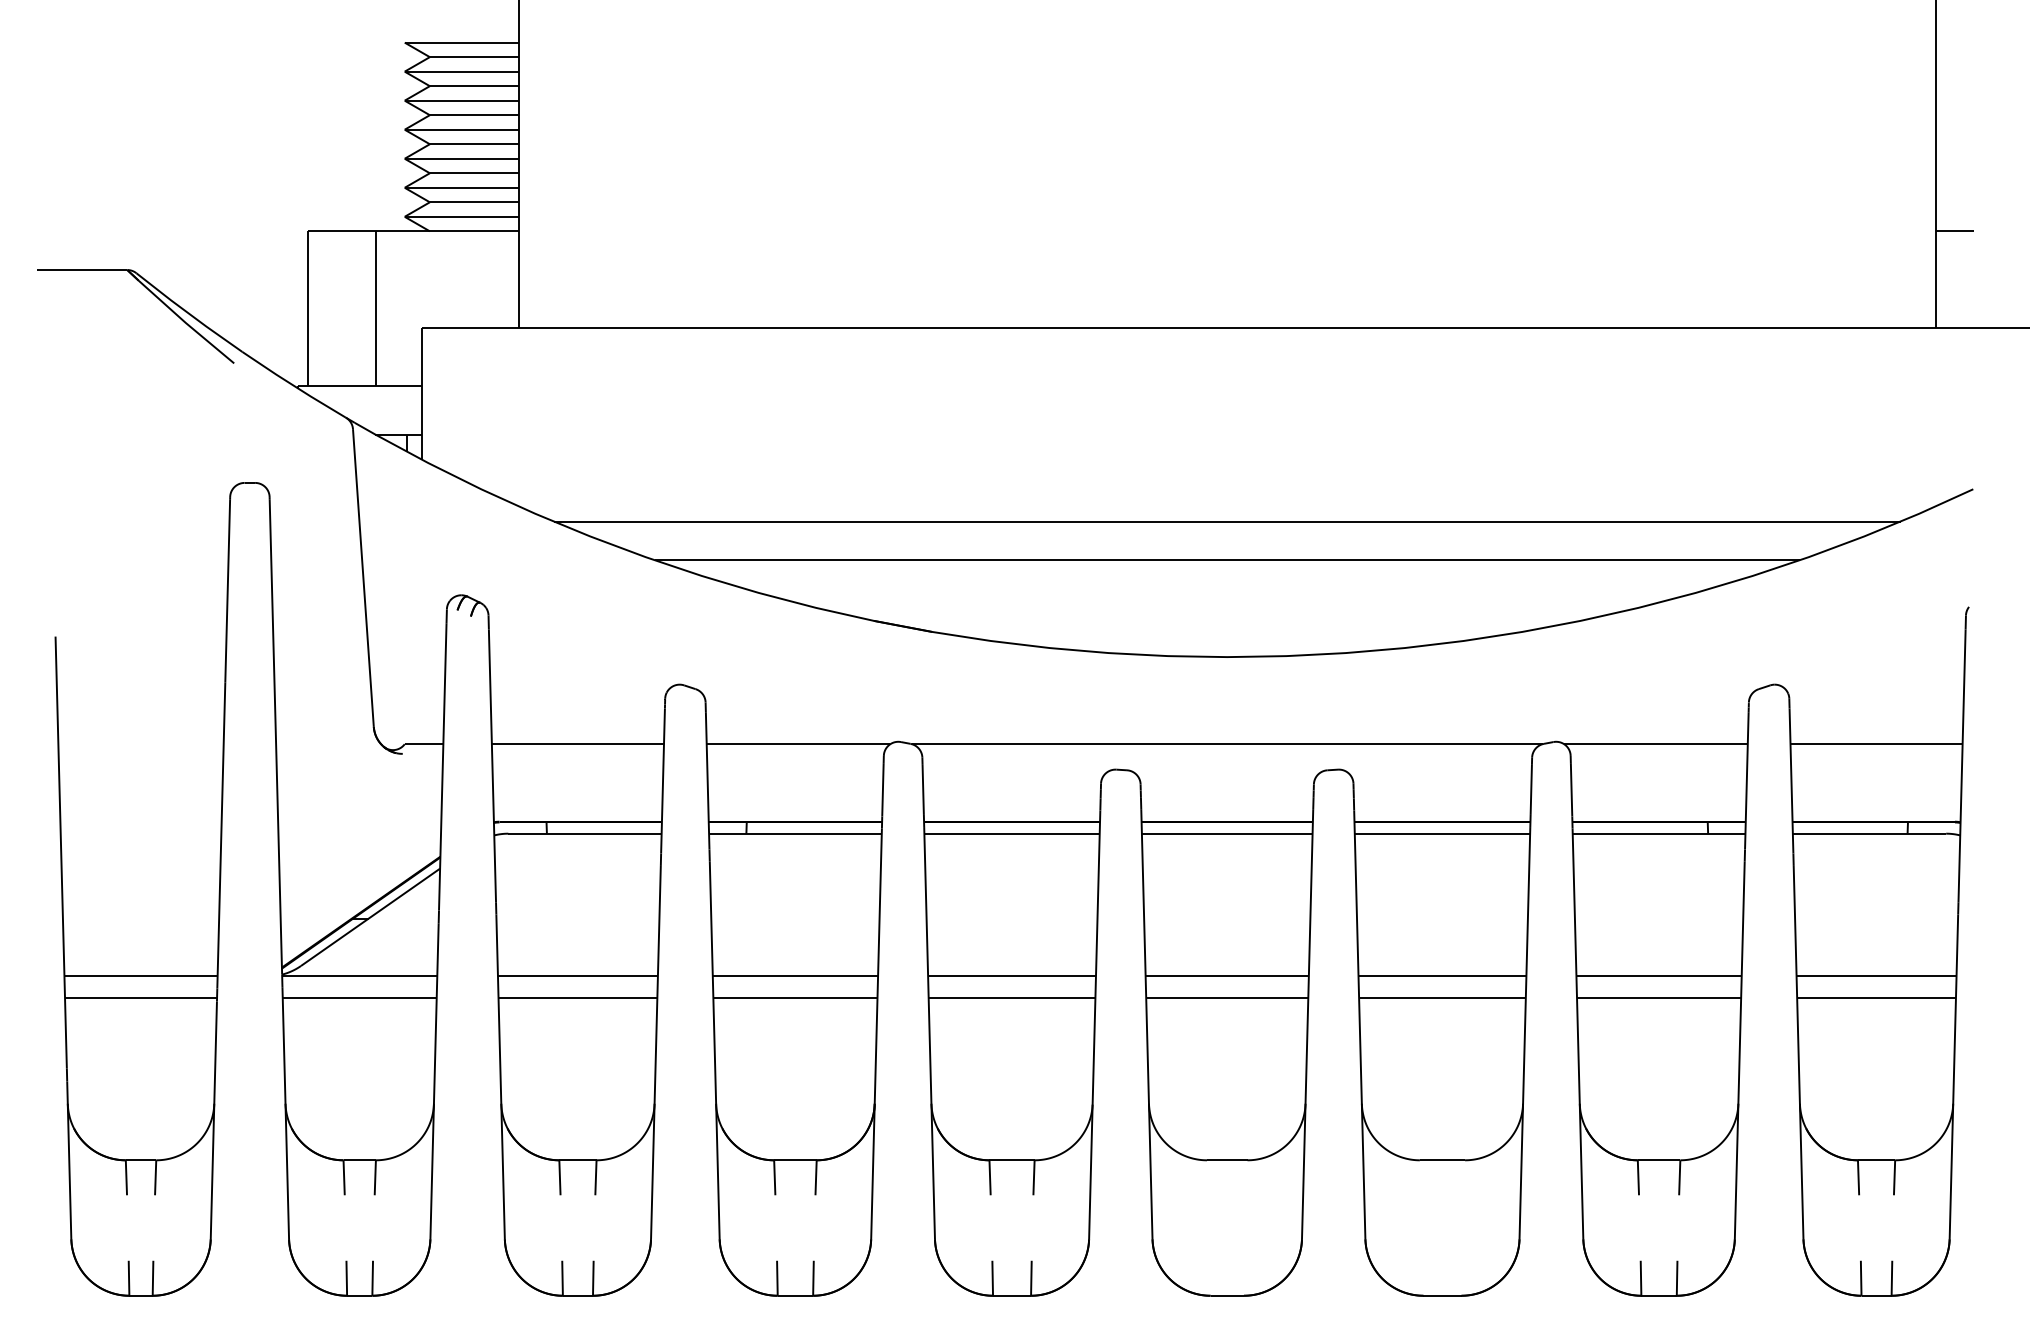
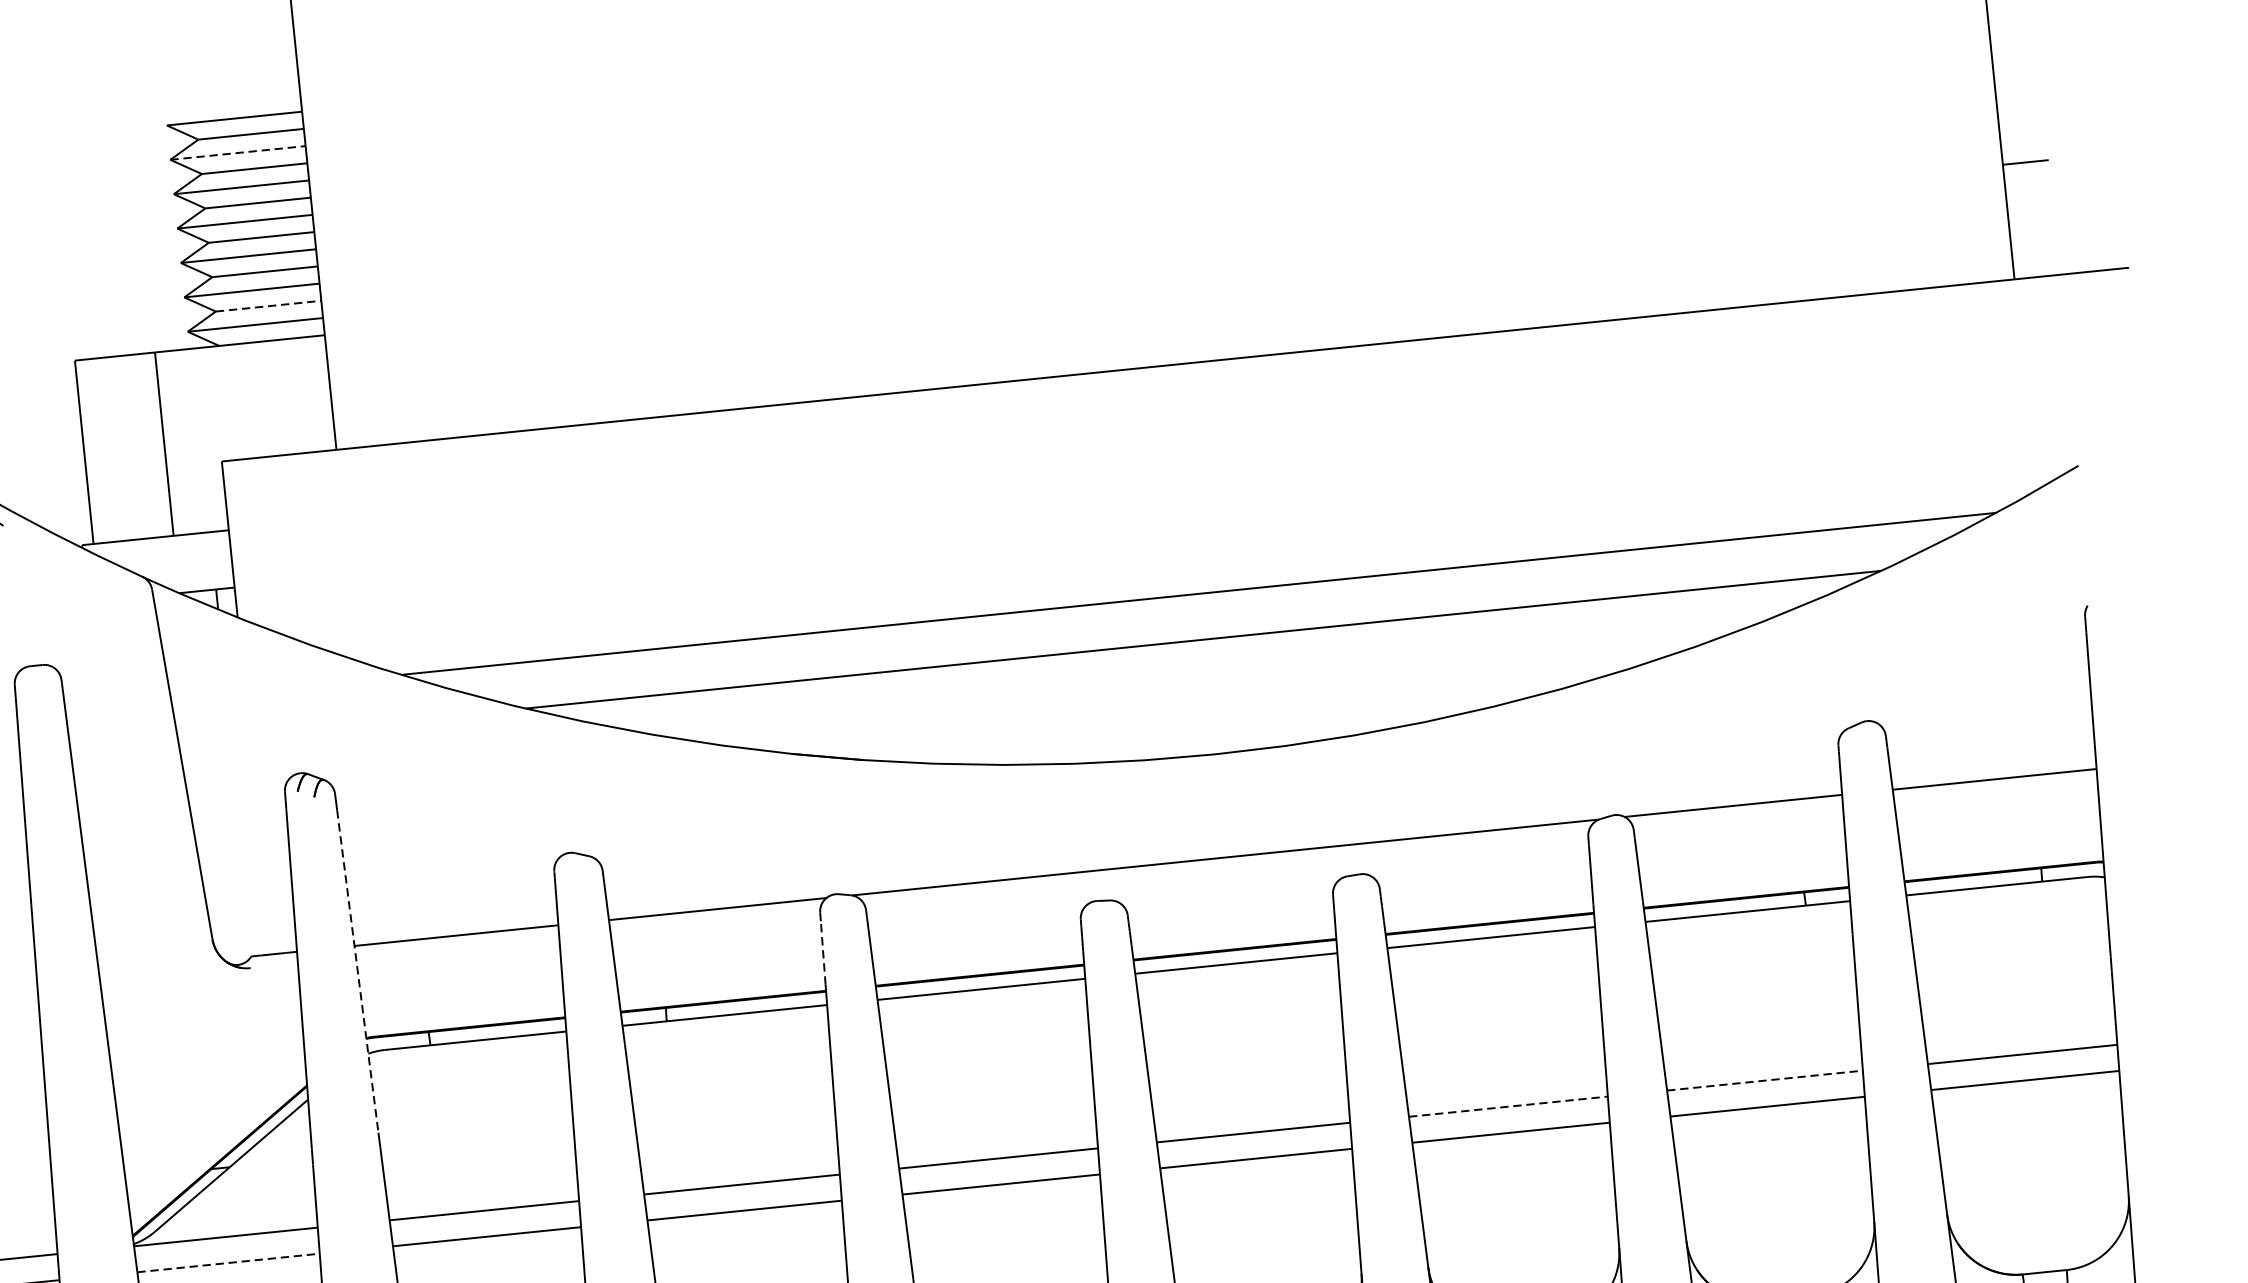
line: (462, 71) -> (238, 152), solid -> dashed
line: (474, 202) -> (268, 306), solid -> dashed
line: (492, 766) -> (357, 972), solid -> dashed
line: (882, 789) -> (822, 952), solid -> dashed
line: (1442, 976) -> (1508, 1106), solid -> dashed
line: (1659, 976) -> (1765, 1080), solid -> dashed
line: (359, 998) -> (228, 1263), solid -> dashed

